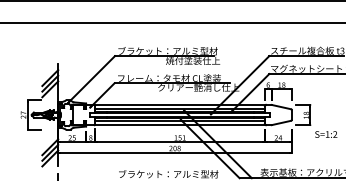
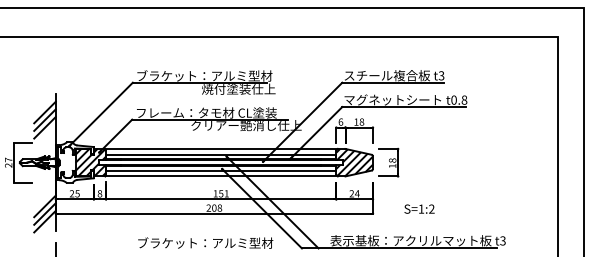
hatch: (83, 114) -> (90, 162), added
hatch: (278, 114) -> (354, 162), added
text: (326, 134) -> (419, 208), moved

